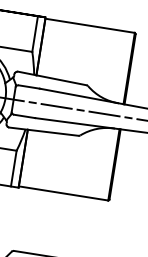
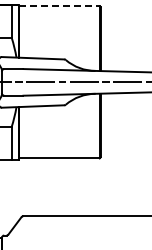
line: (90, 26) -> (59, 6), solid -> dashed

